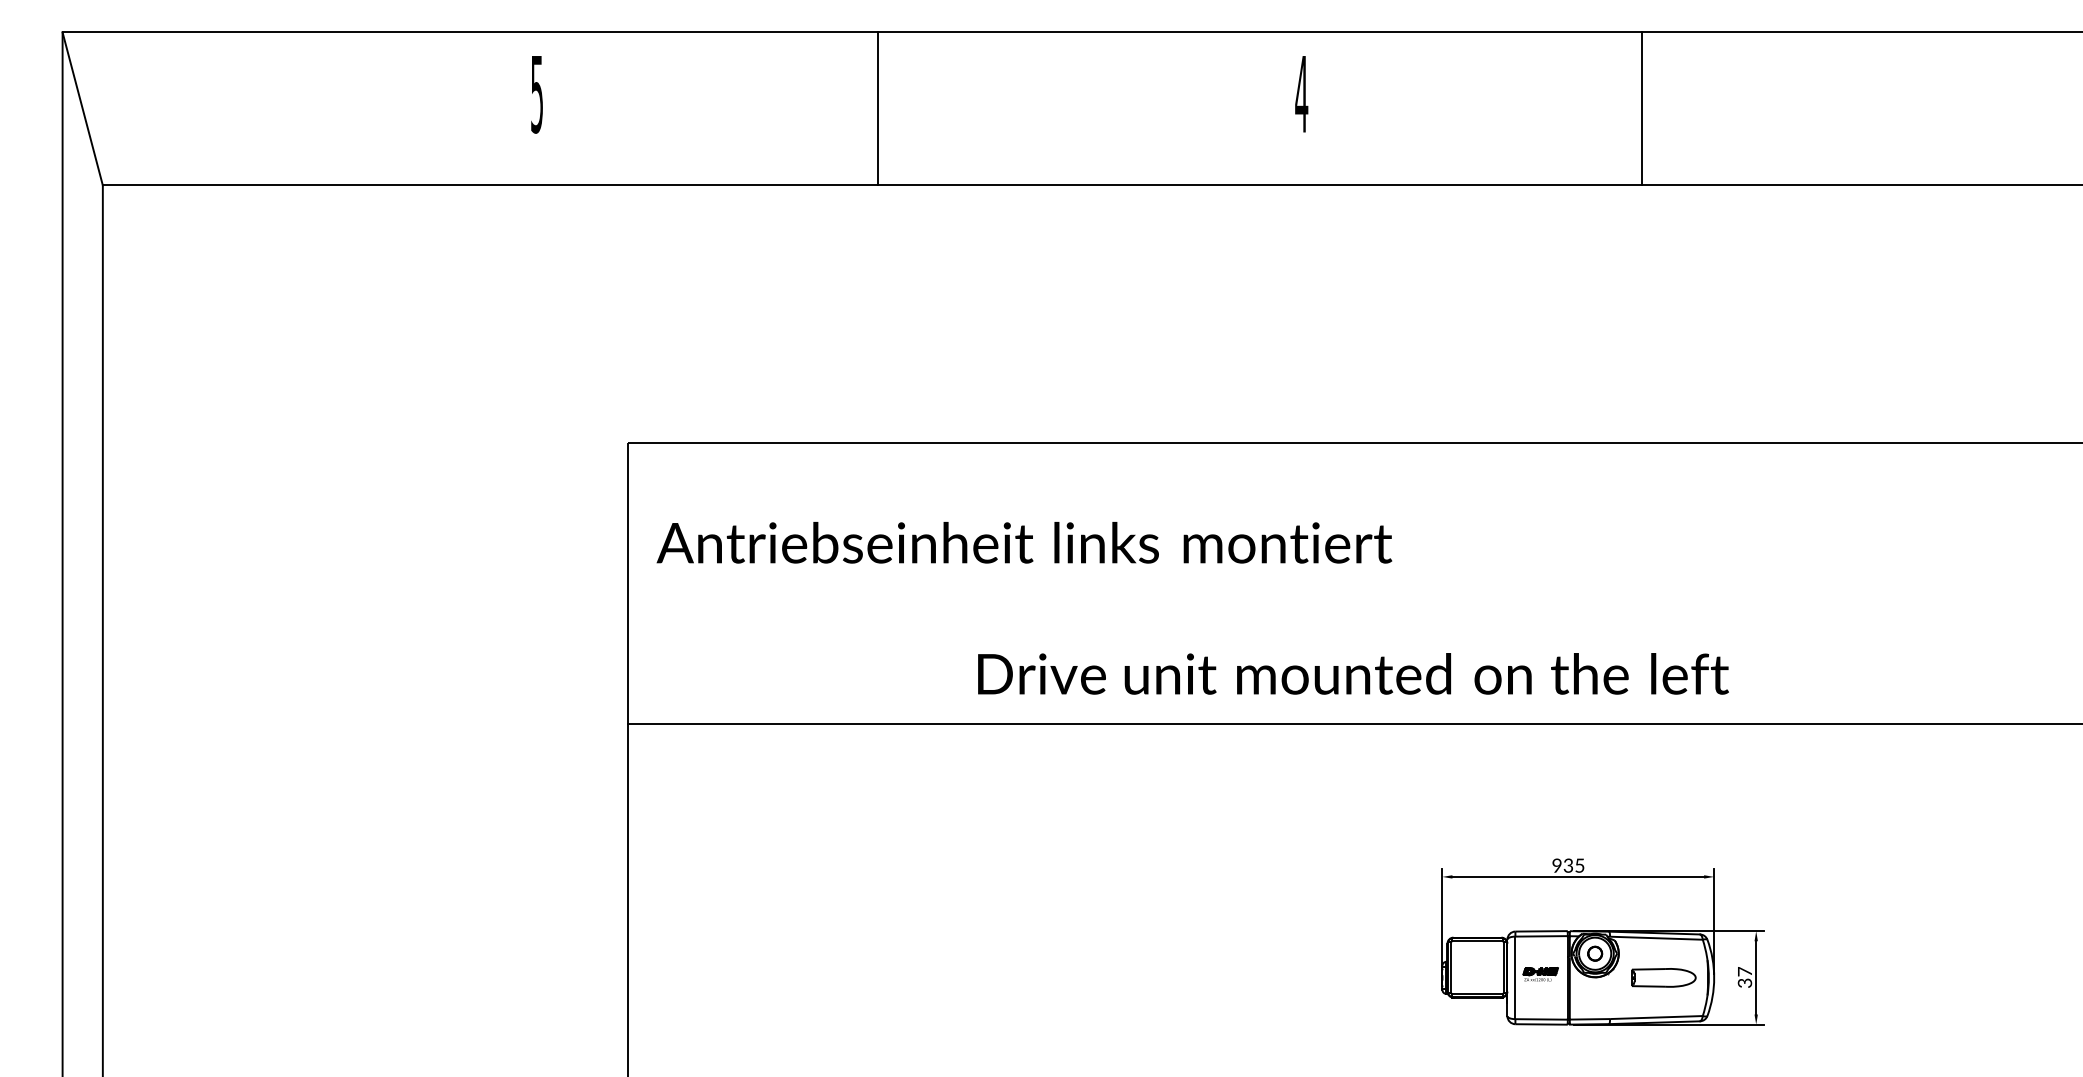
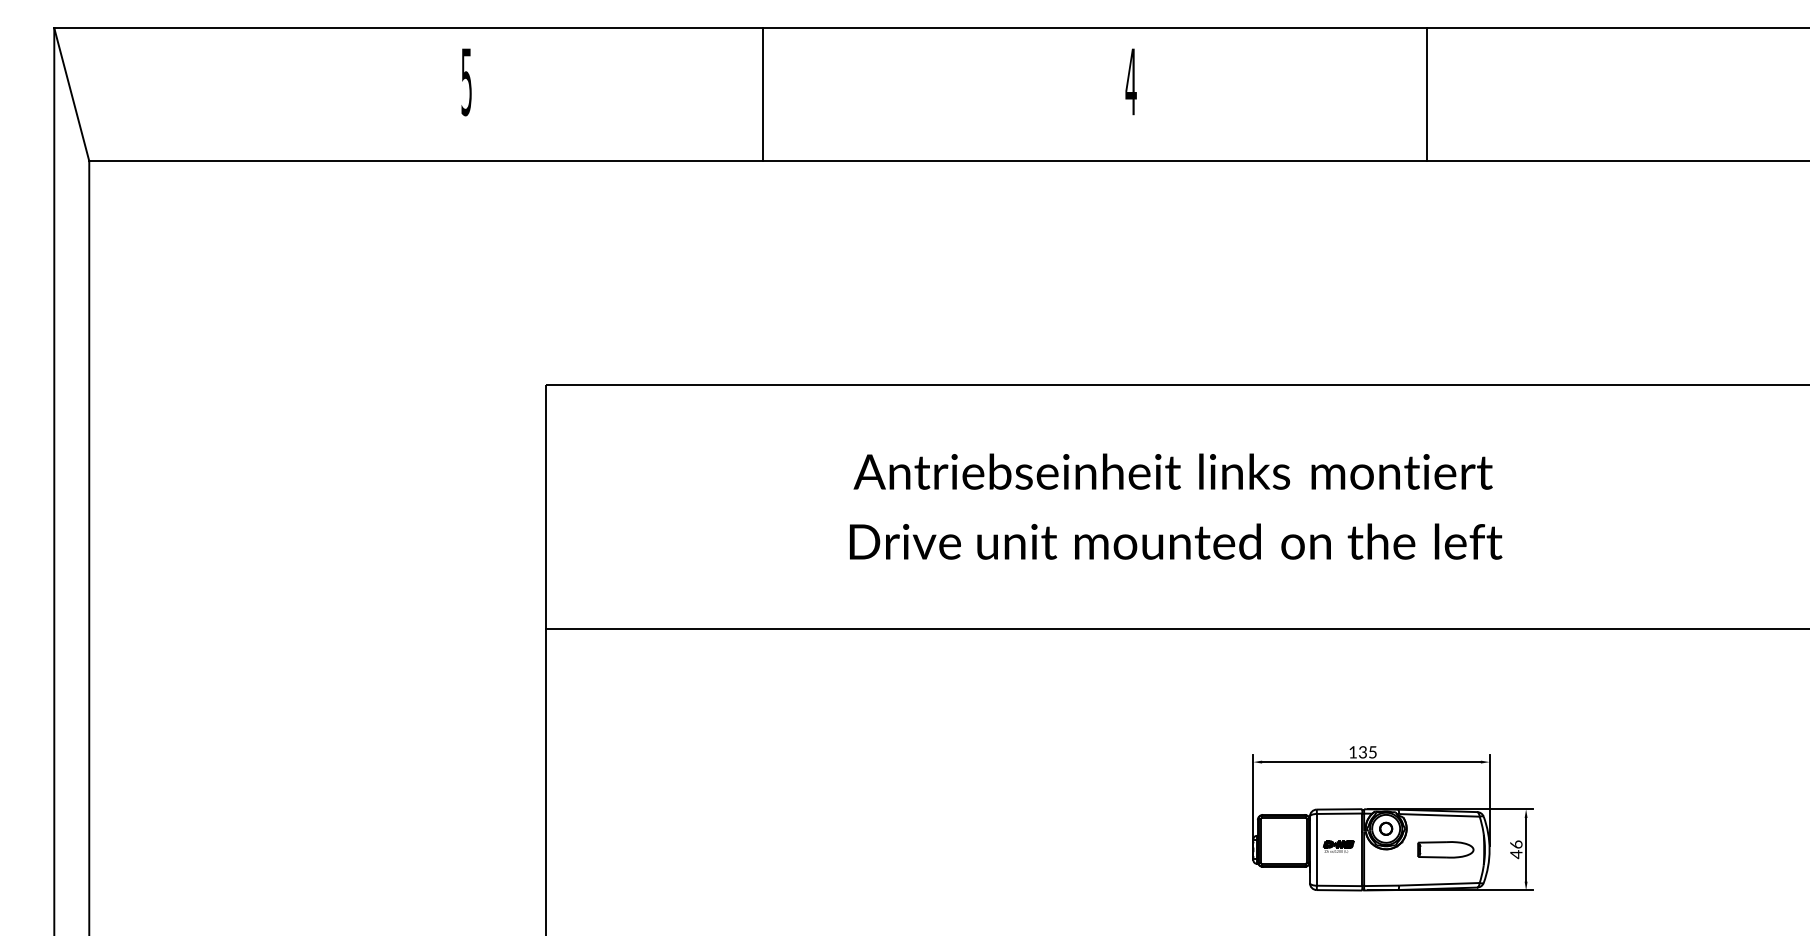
text: (1023, 542) -> (1172, 471), moved
text: (1353, 673) -> (1176, 541), moved
text: (1556, 865) -> (1352, 752), 935 -> 135
text: (1745, 977) -> (1516, 849), 37 -> 46

